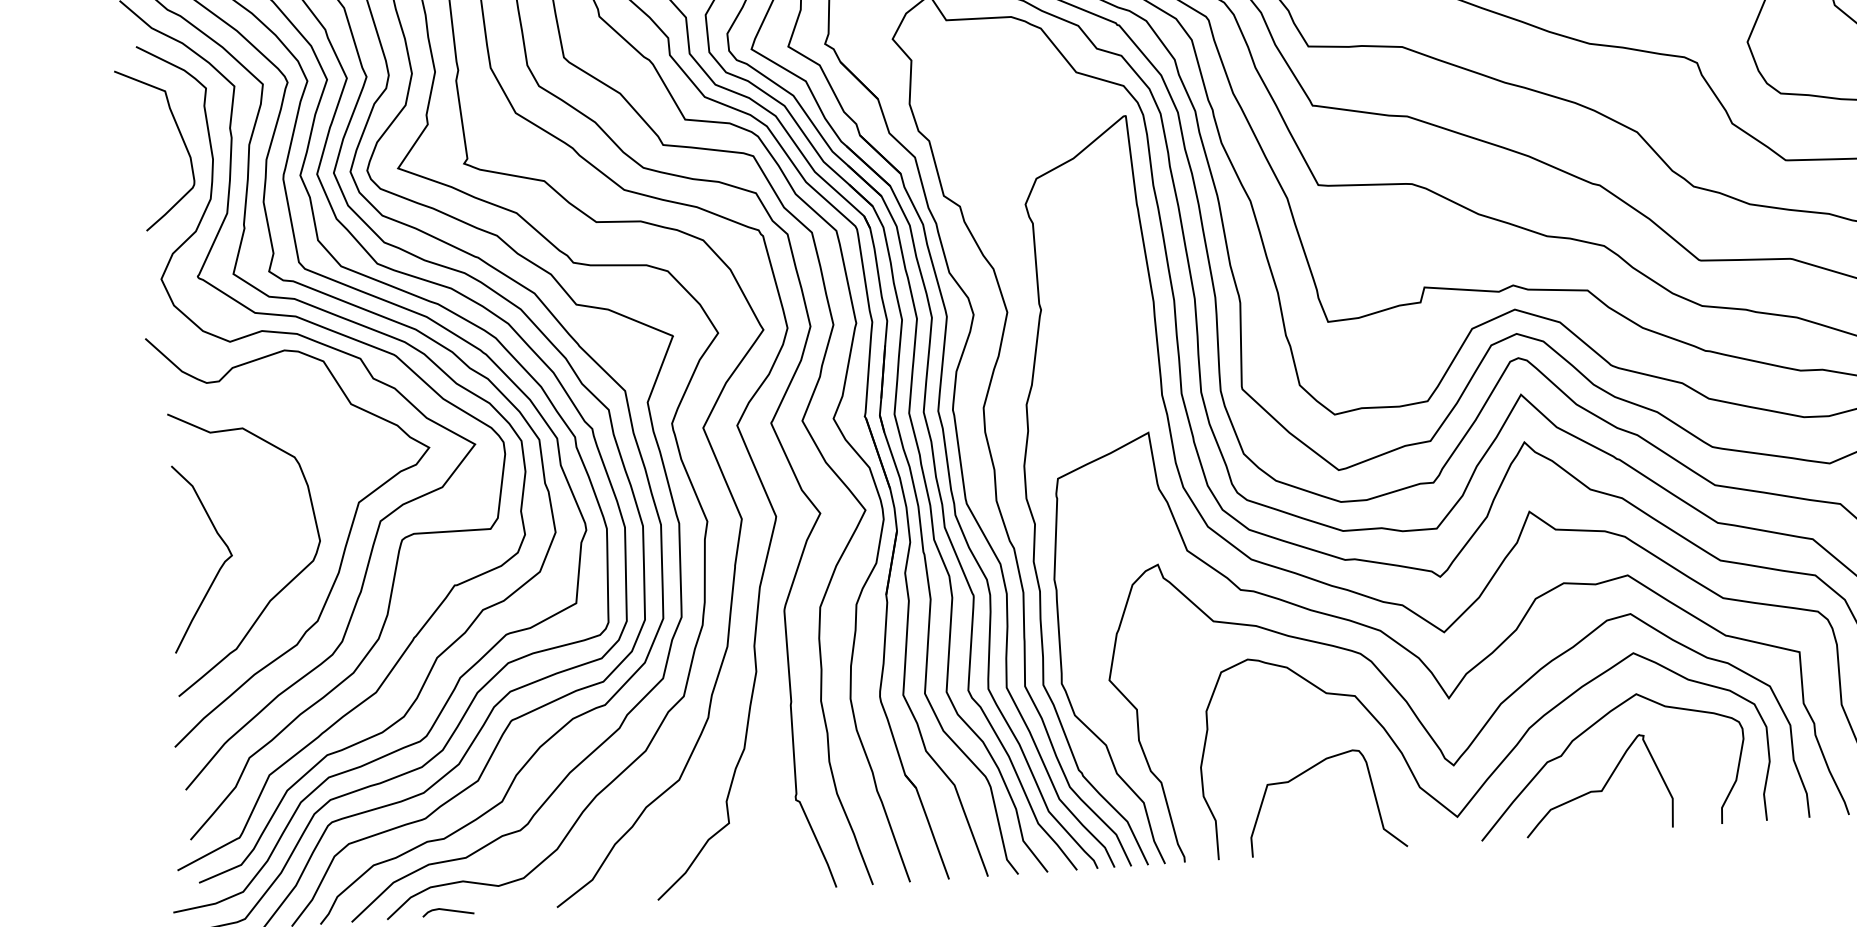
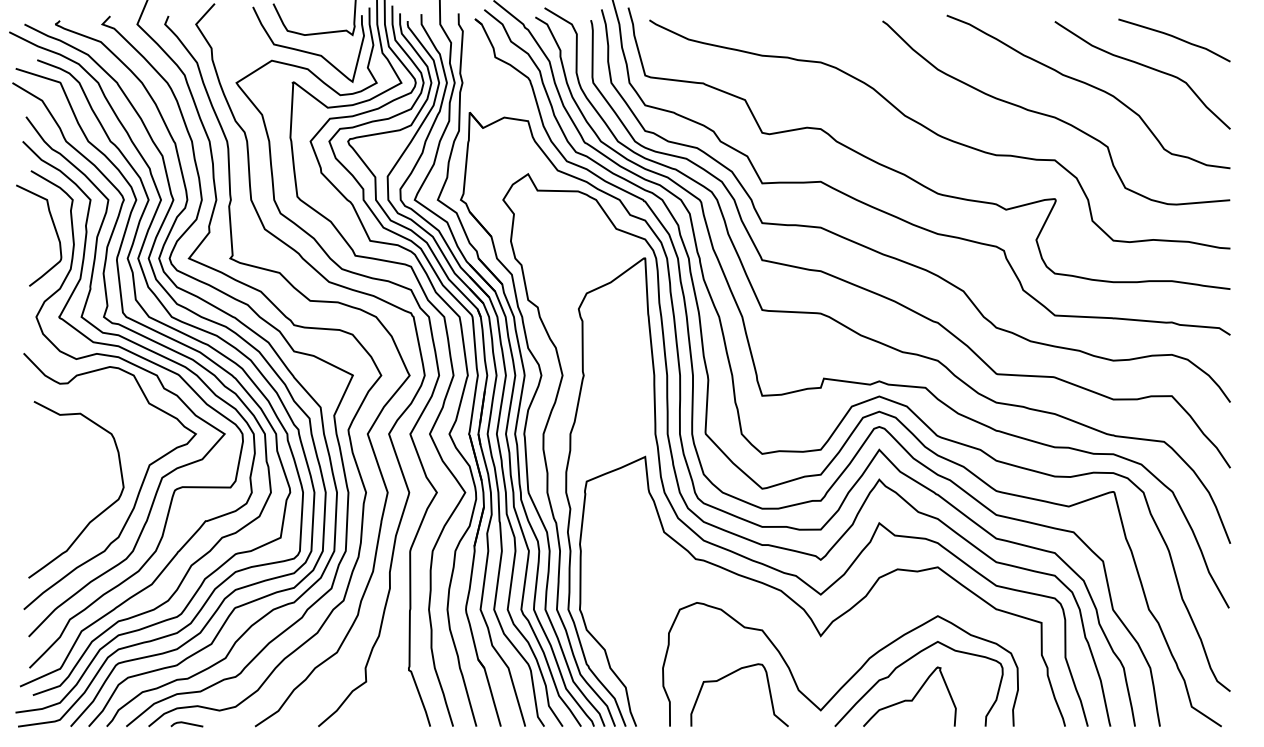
curve: (217, 569) -> (58, 500), removed
curve: (1489, 715) -> (845, 648), removed

